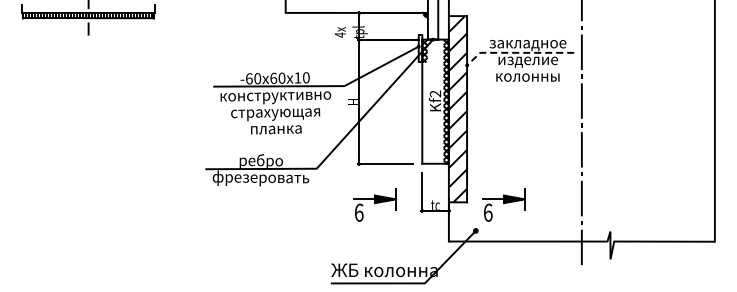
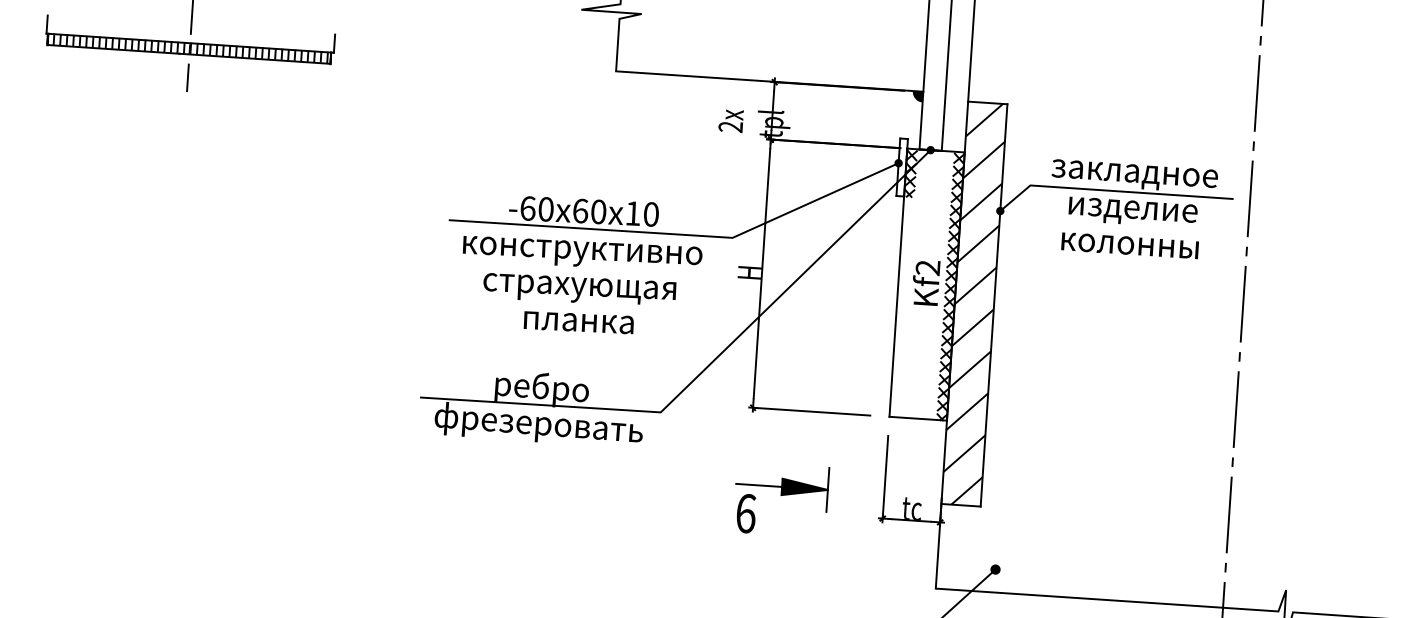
text: (339, 34) -> (729, 125), 4 -> 2
line: (516, 52) -> (1108, 189), dashed -> solid
part: (503, 204) -> (1059, 516), removed

